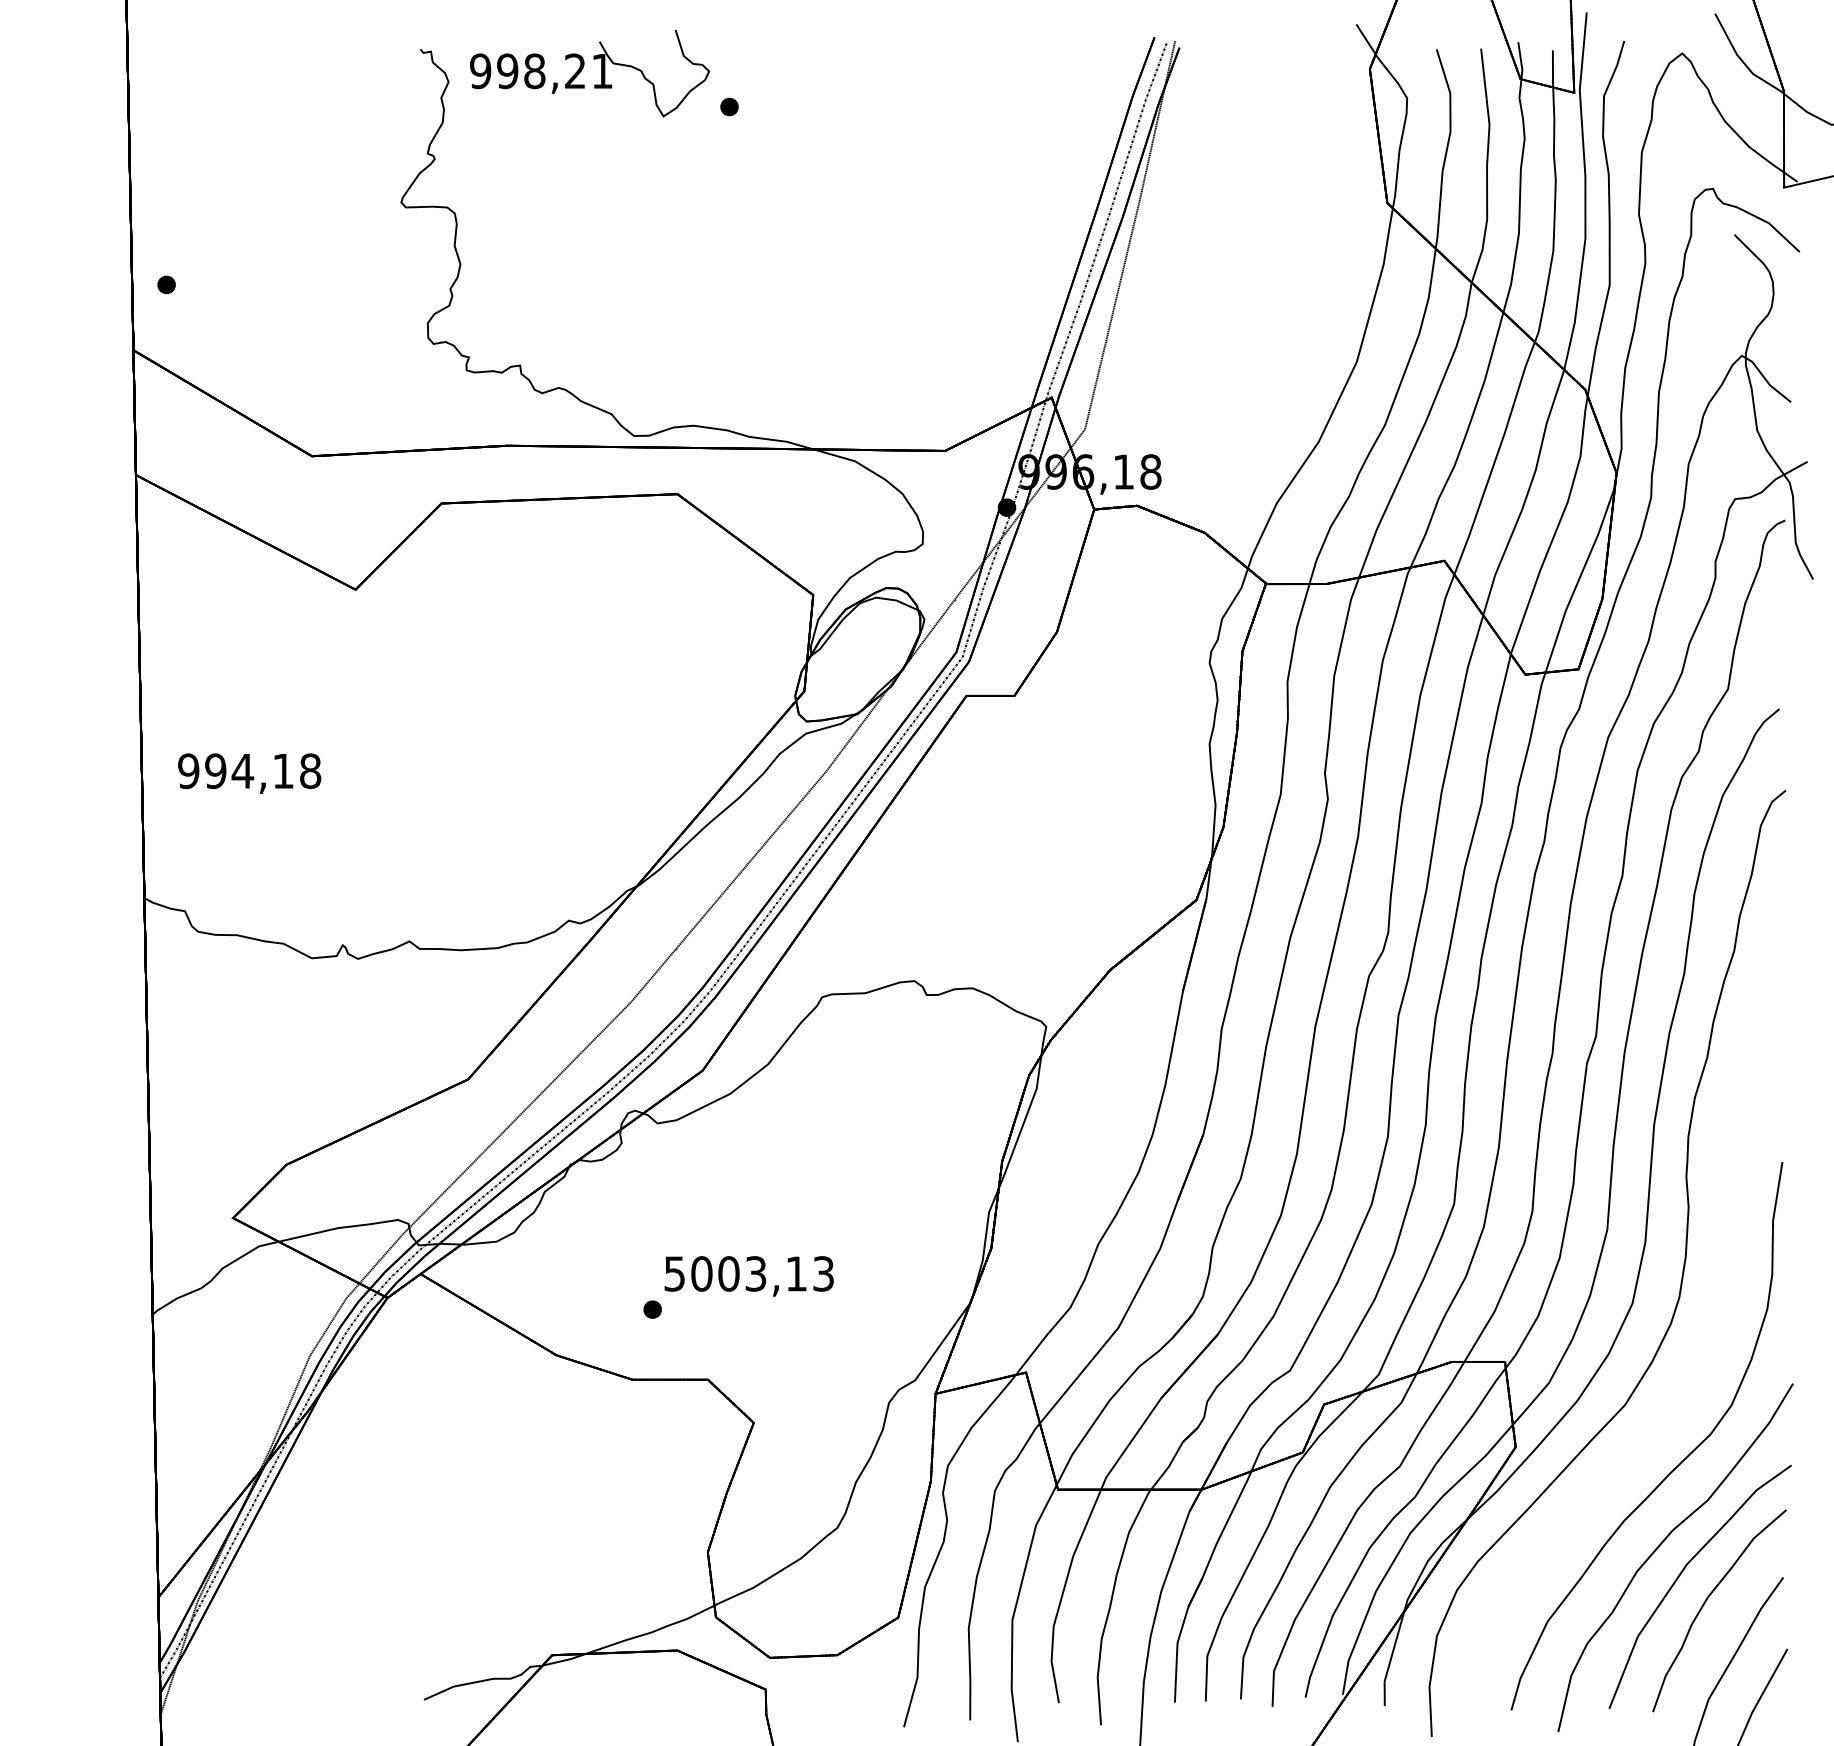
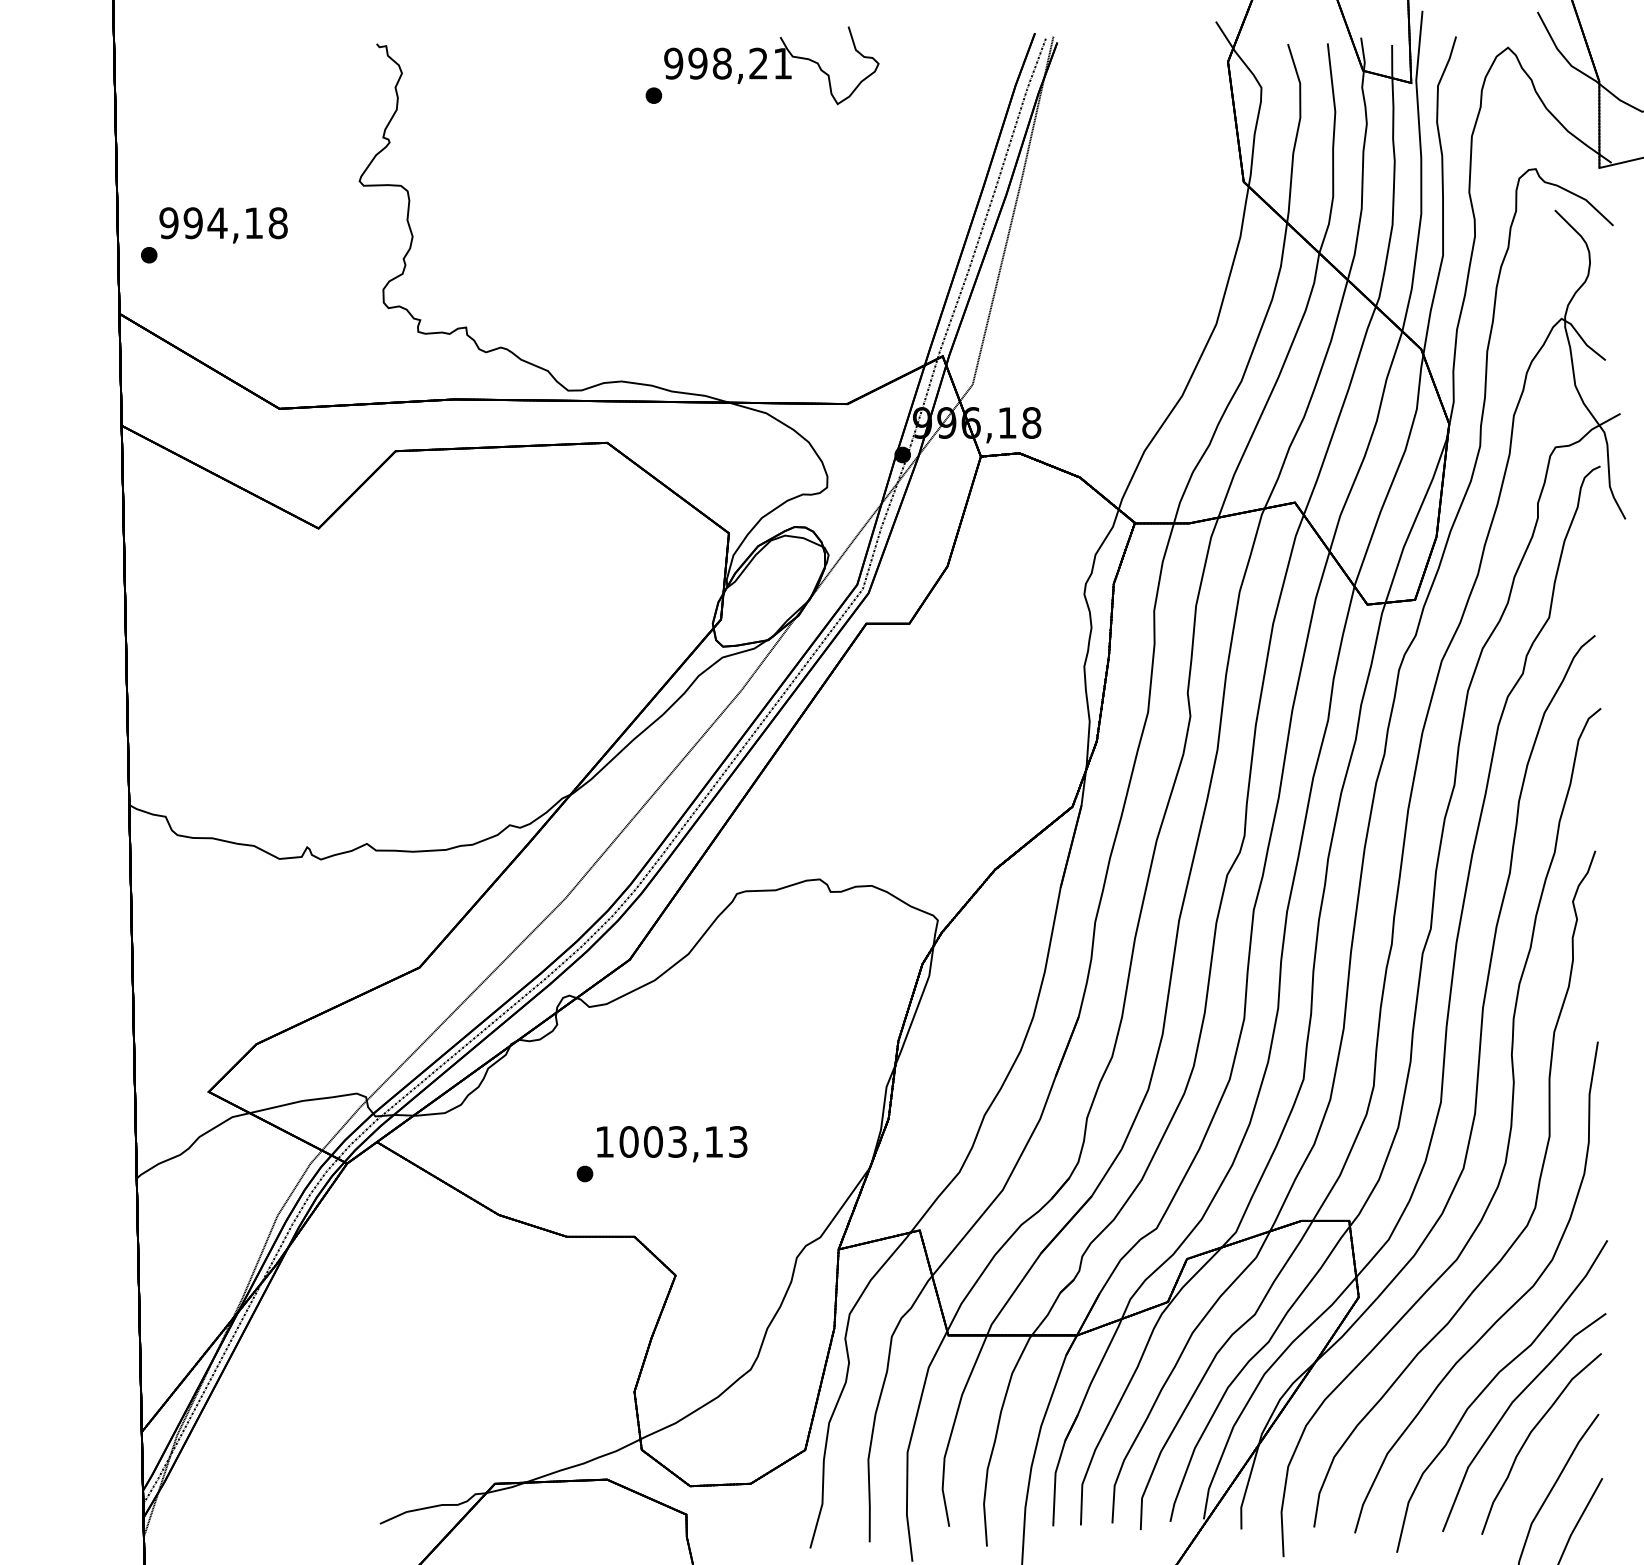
part: (582, 70) -> (765, 62), moved
text: (249, 773) -> (223, 225), moved
text: (674, 1273) -> (604, 1141), 5003,13 -> 1003,13
part: (1689, 1383) -> (1514, 1240), added

